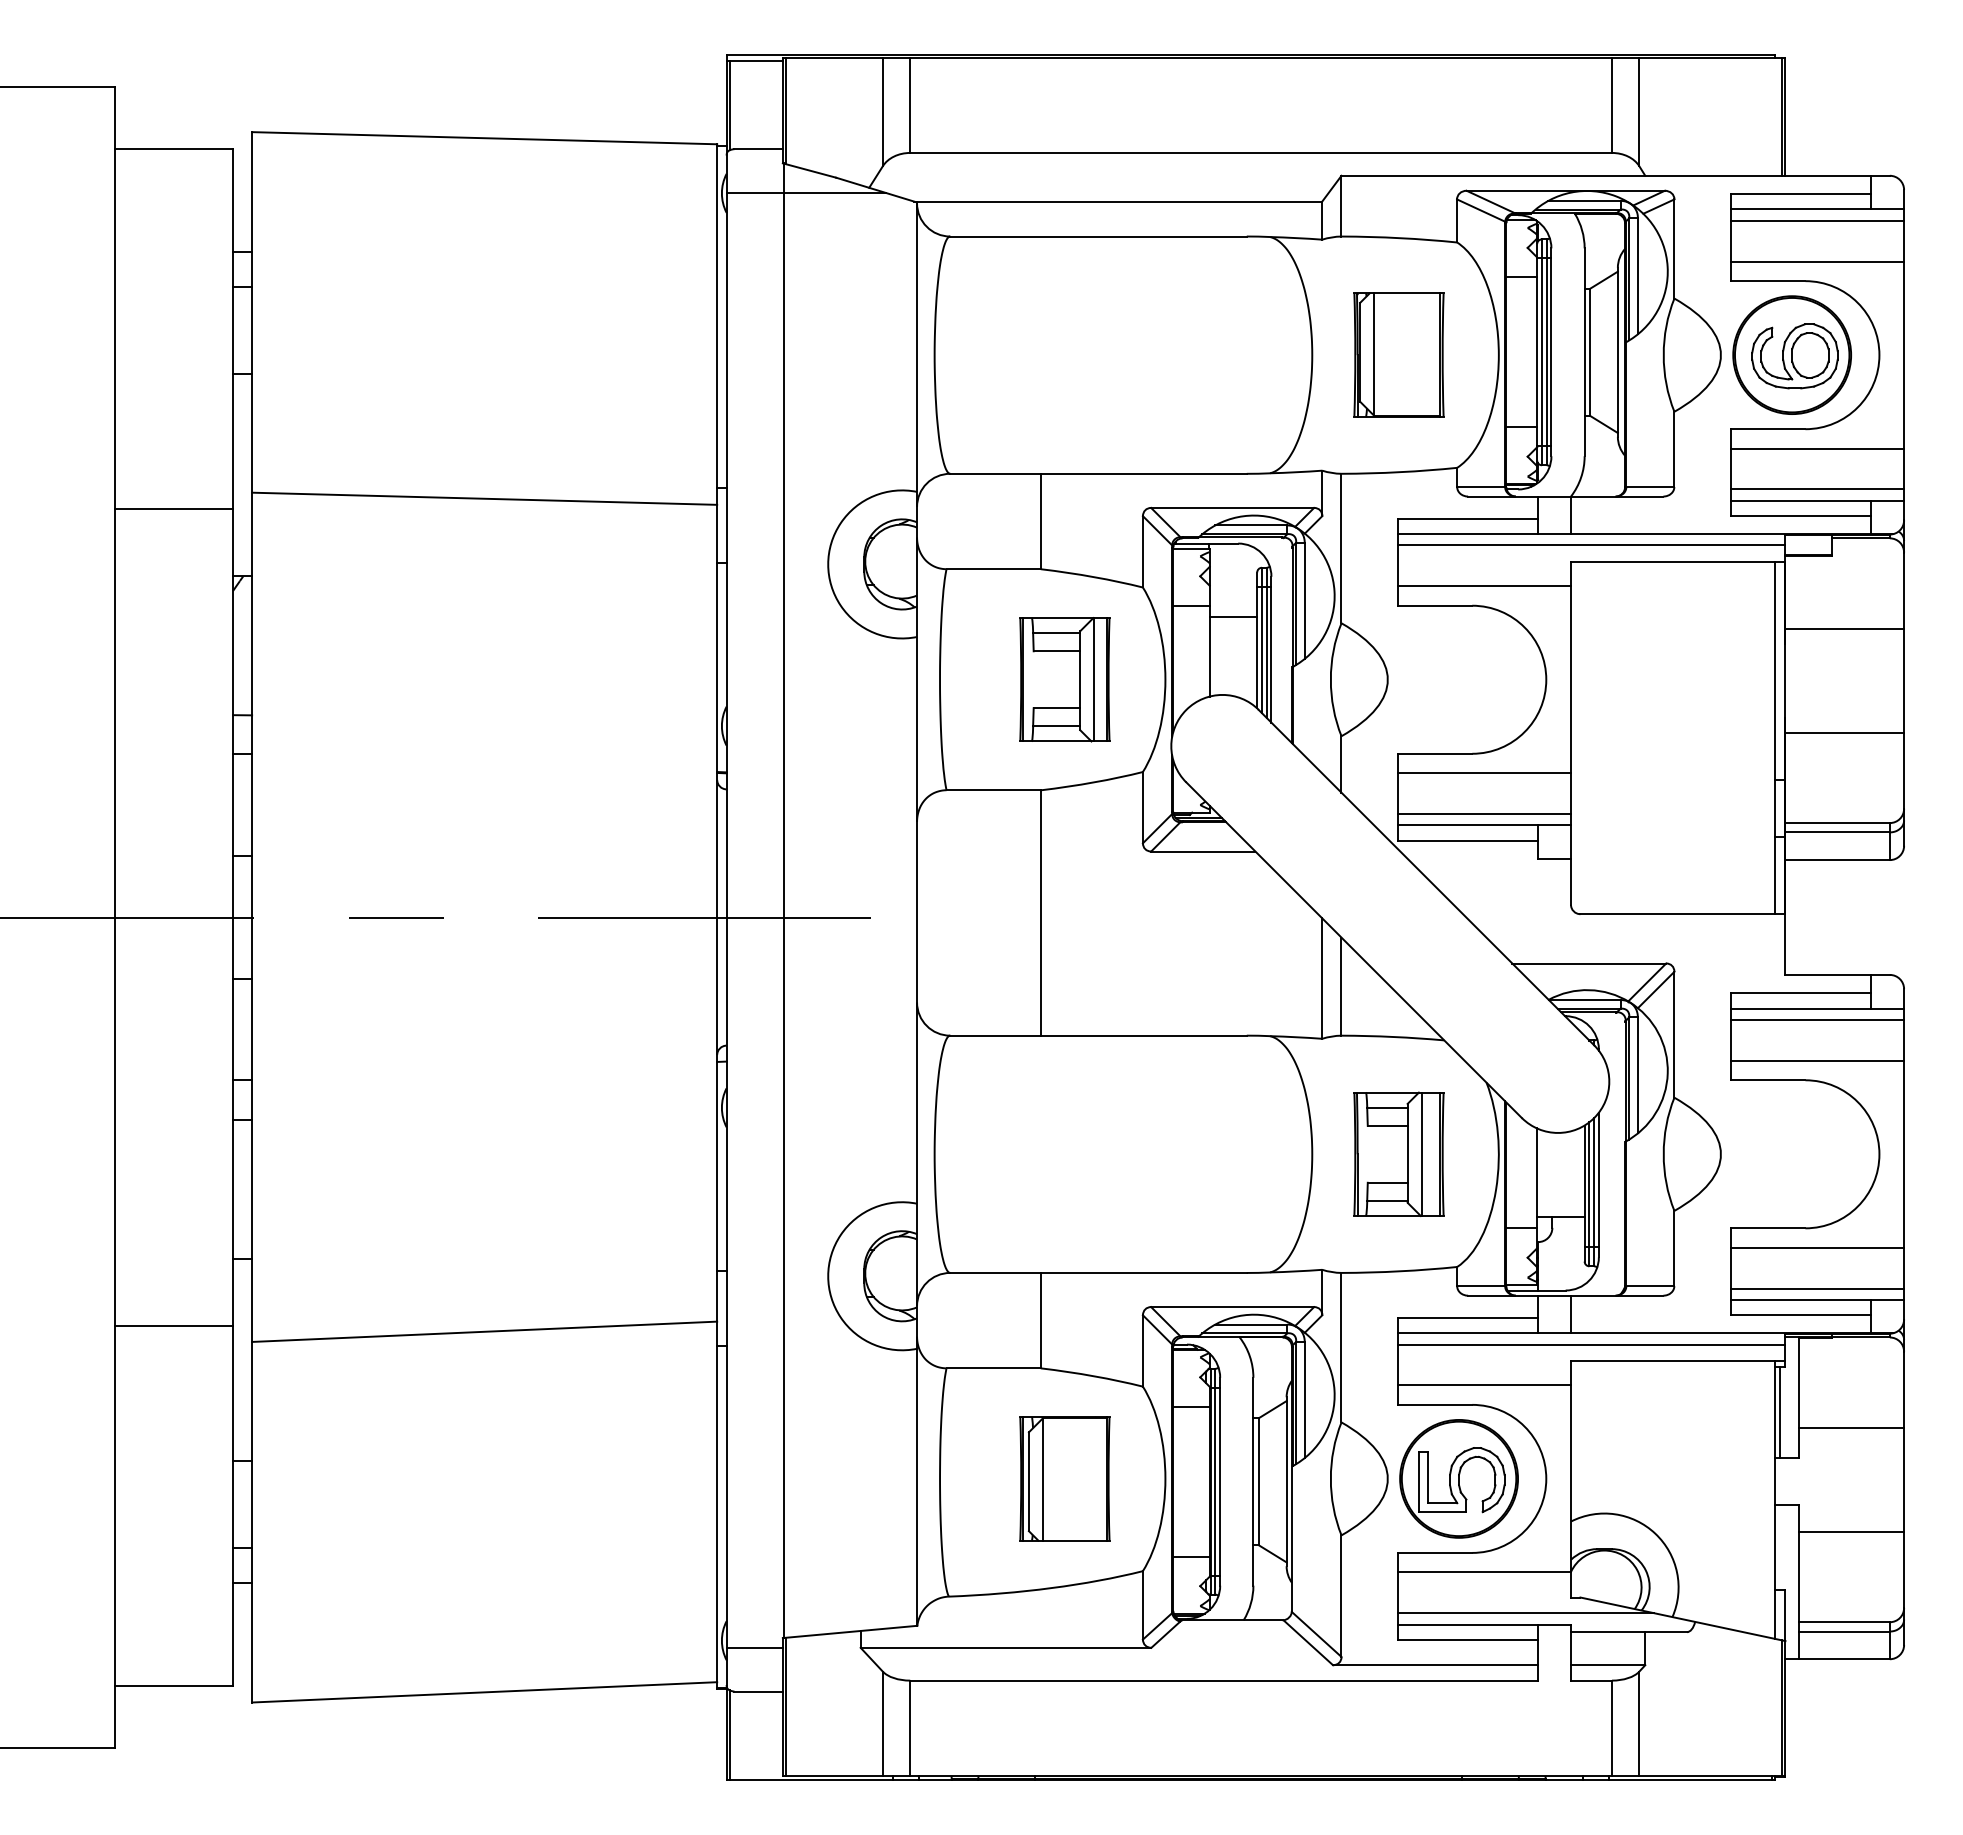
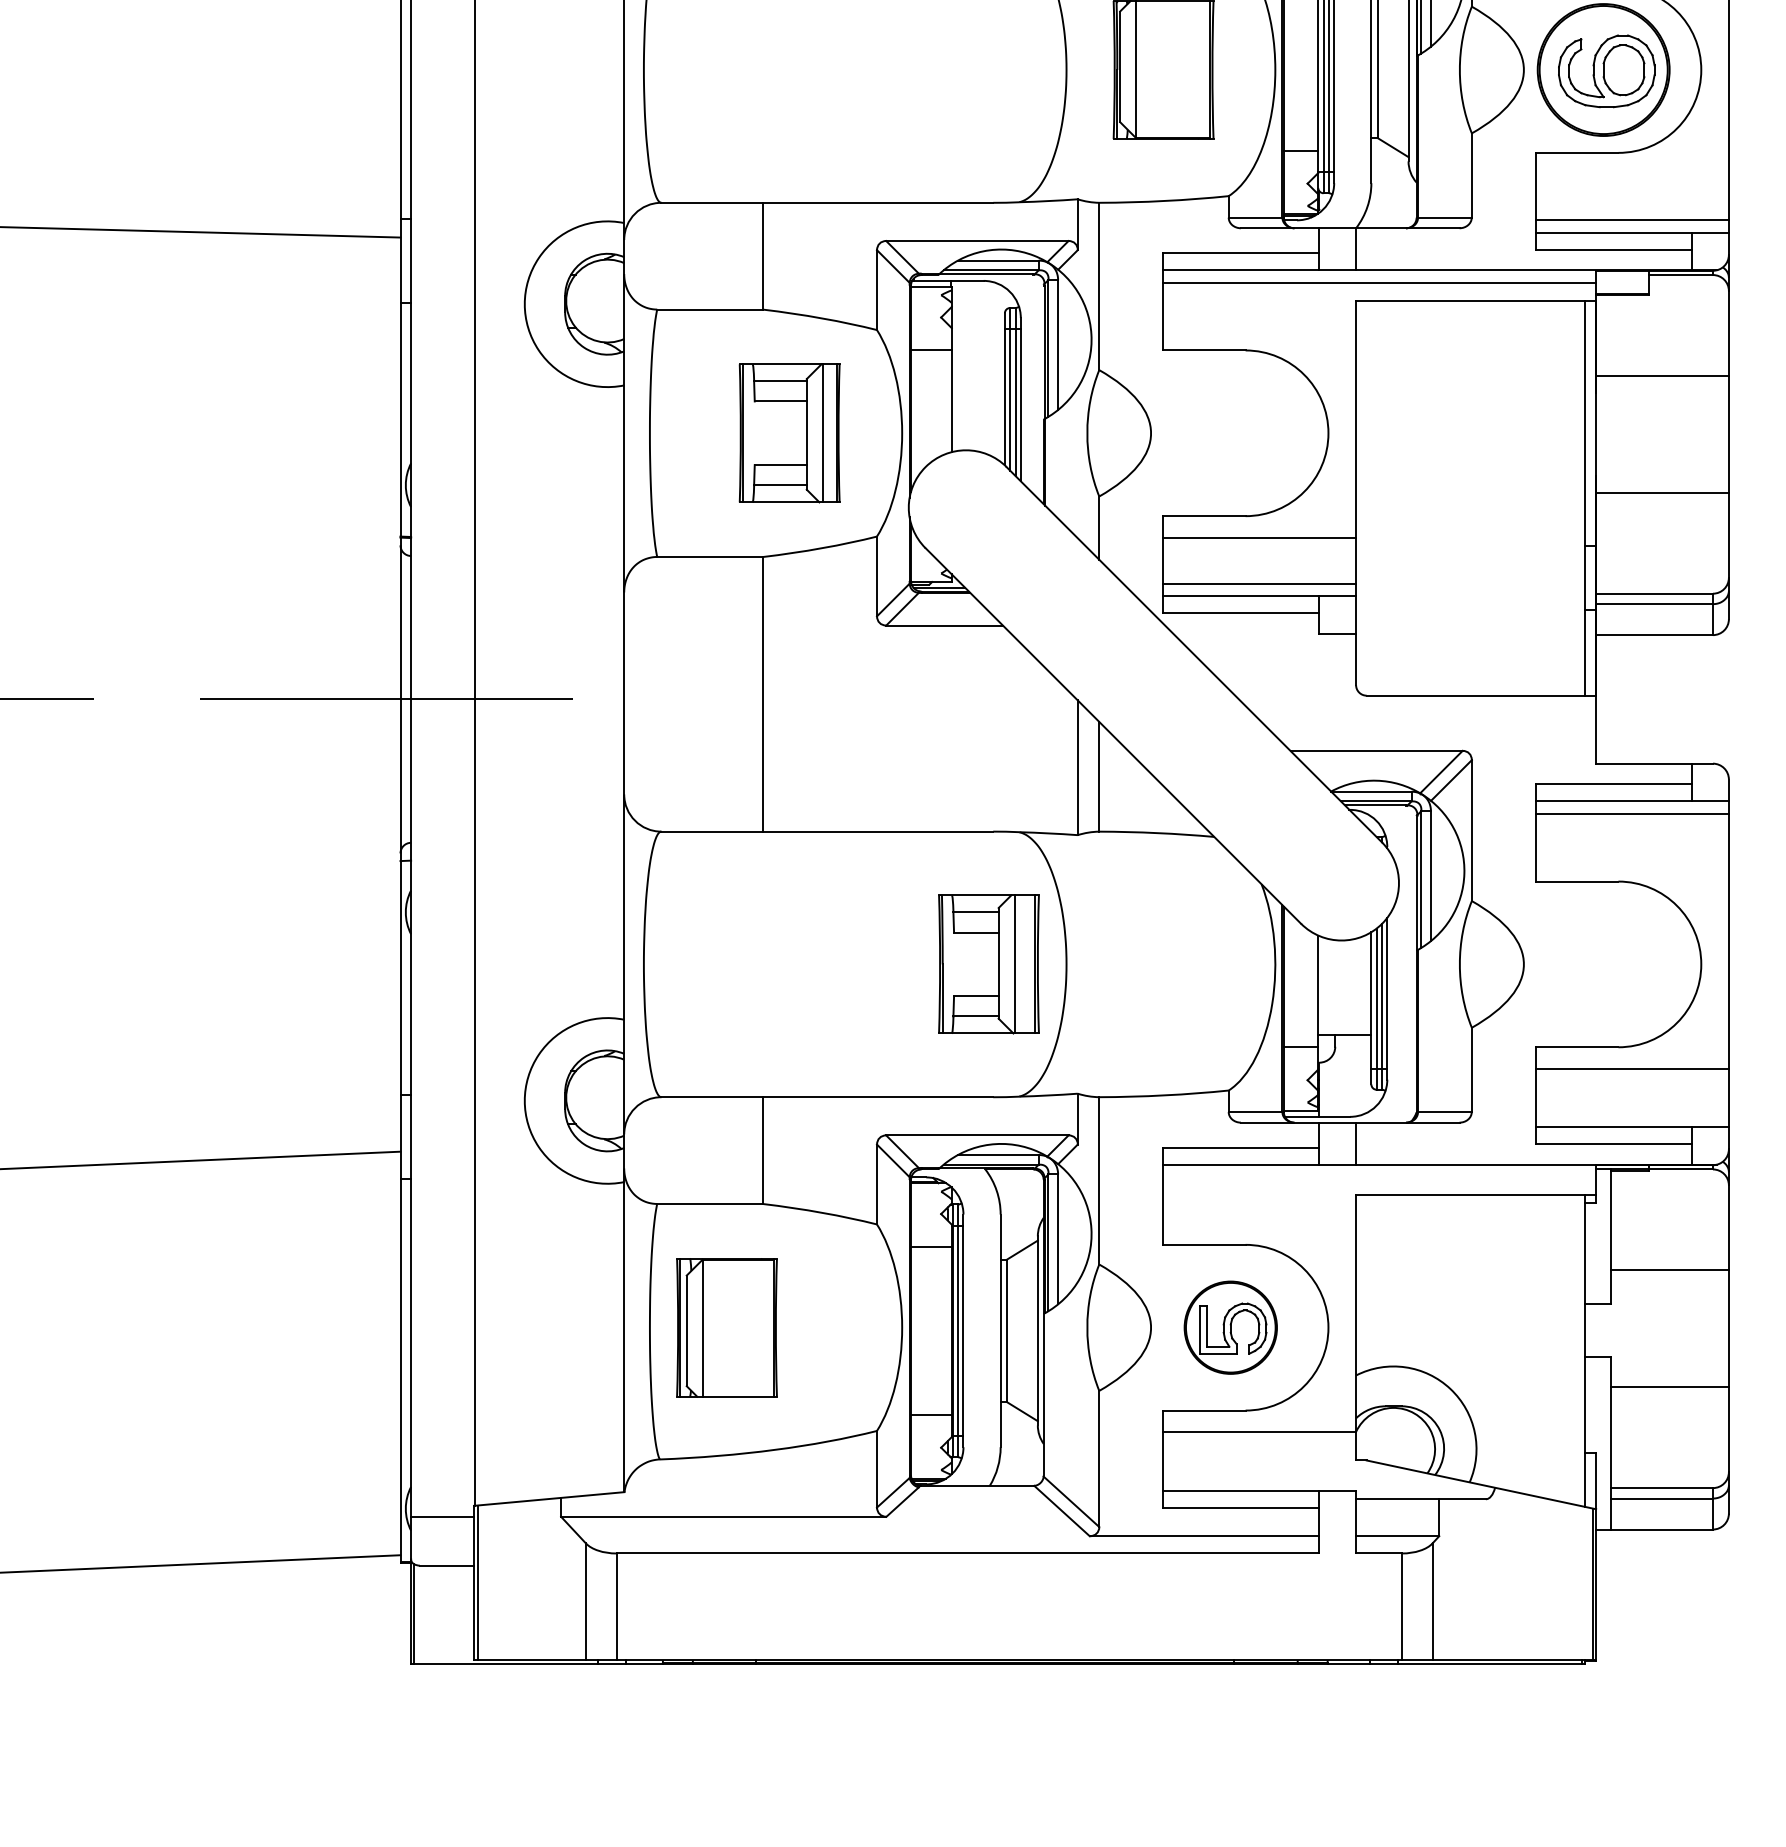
line: (1817, 448) -> (1631, 174), removed
line: (1484, 586) -> (1259, 328), removed
line: (1233, 617) -> (978, 363), removed
line: (1817, 1060) -> (1631, 859), removed
part: (1398, 1153) -> (988, 963), moved
line: (1817, 1288) -> (1631, 1114), removed
line: (1591, 1344) -> (1379, 1177), removed
line: (1484, 1385) -> (1259, 1223), removed
line: (1780, 1412) -> (1590, 1253), removed
part: (1064, 1478) -> (726, 1327), moved
part: (1458, 1478) -> (1230, 1327), size x0.7
line: (1526, 1613) -> (1306, 1478), removed

